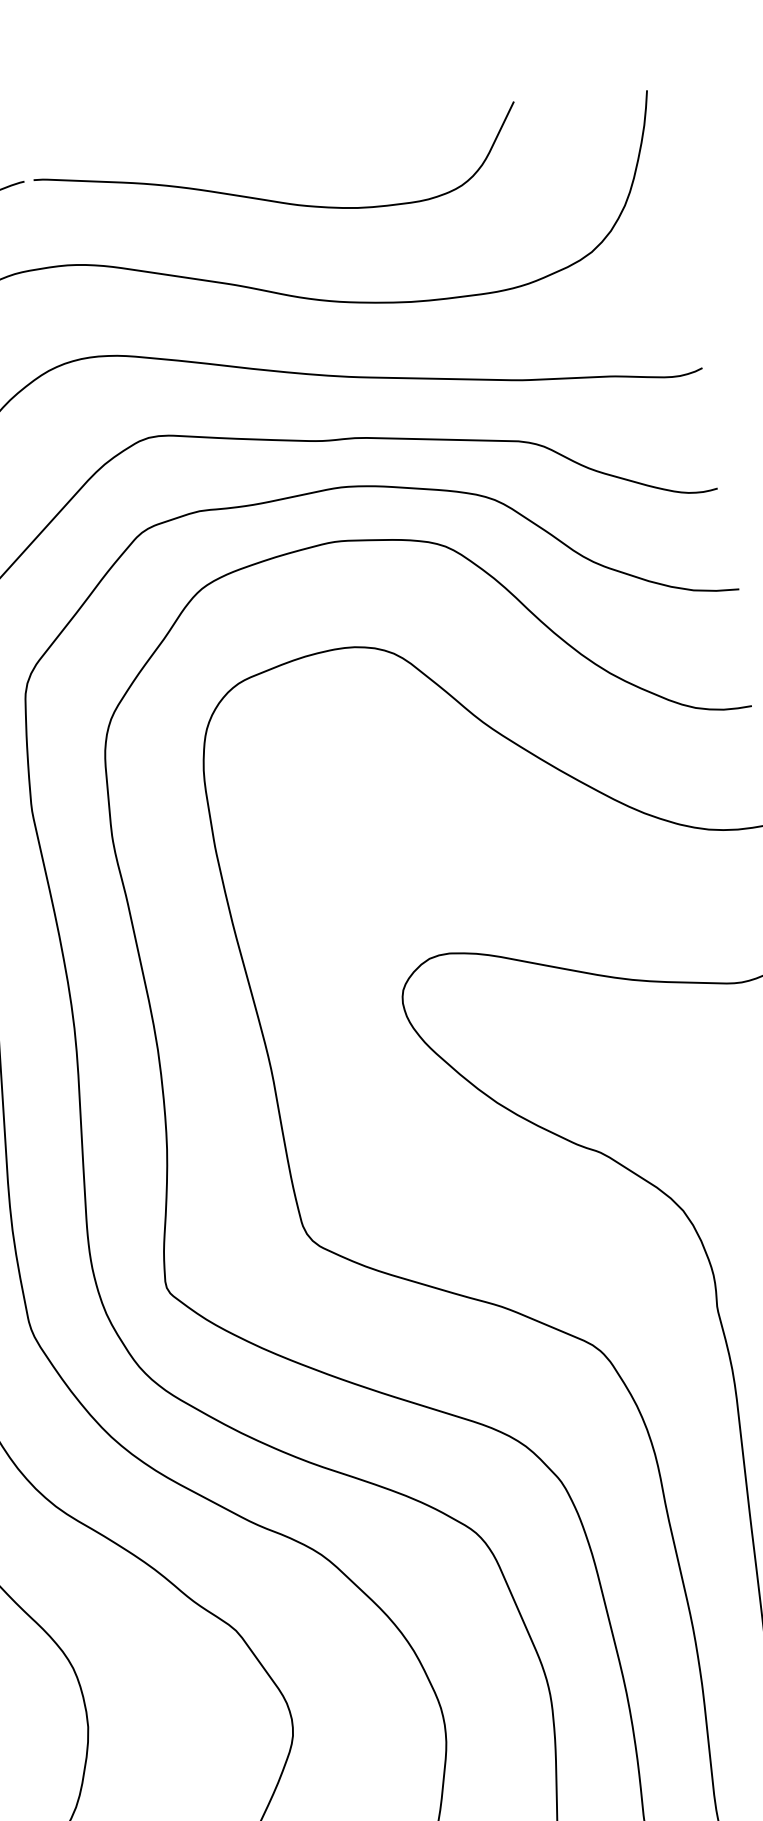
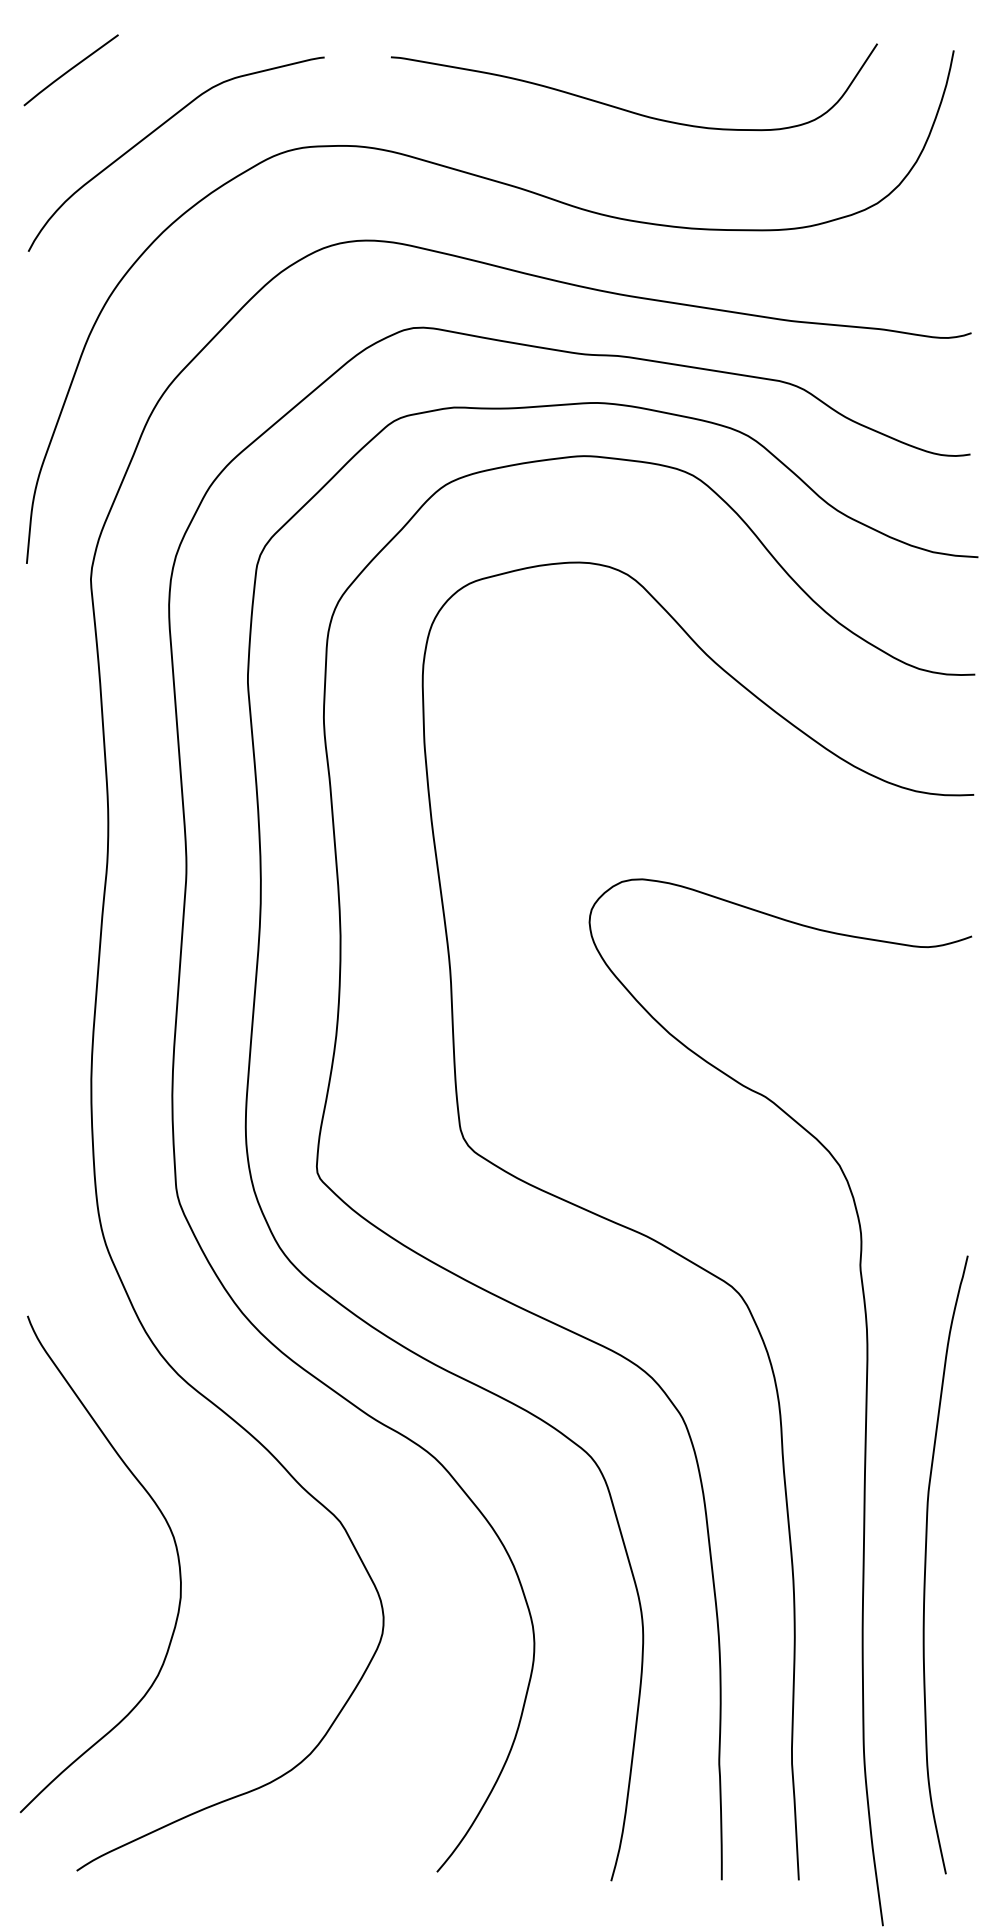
curve: (278, 200) -> (630, 110), moved

